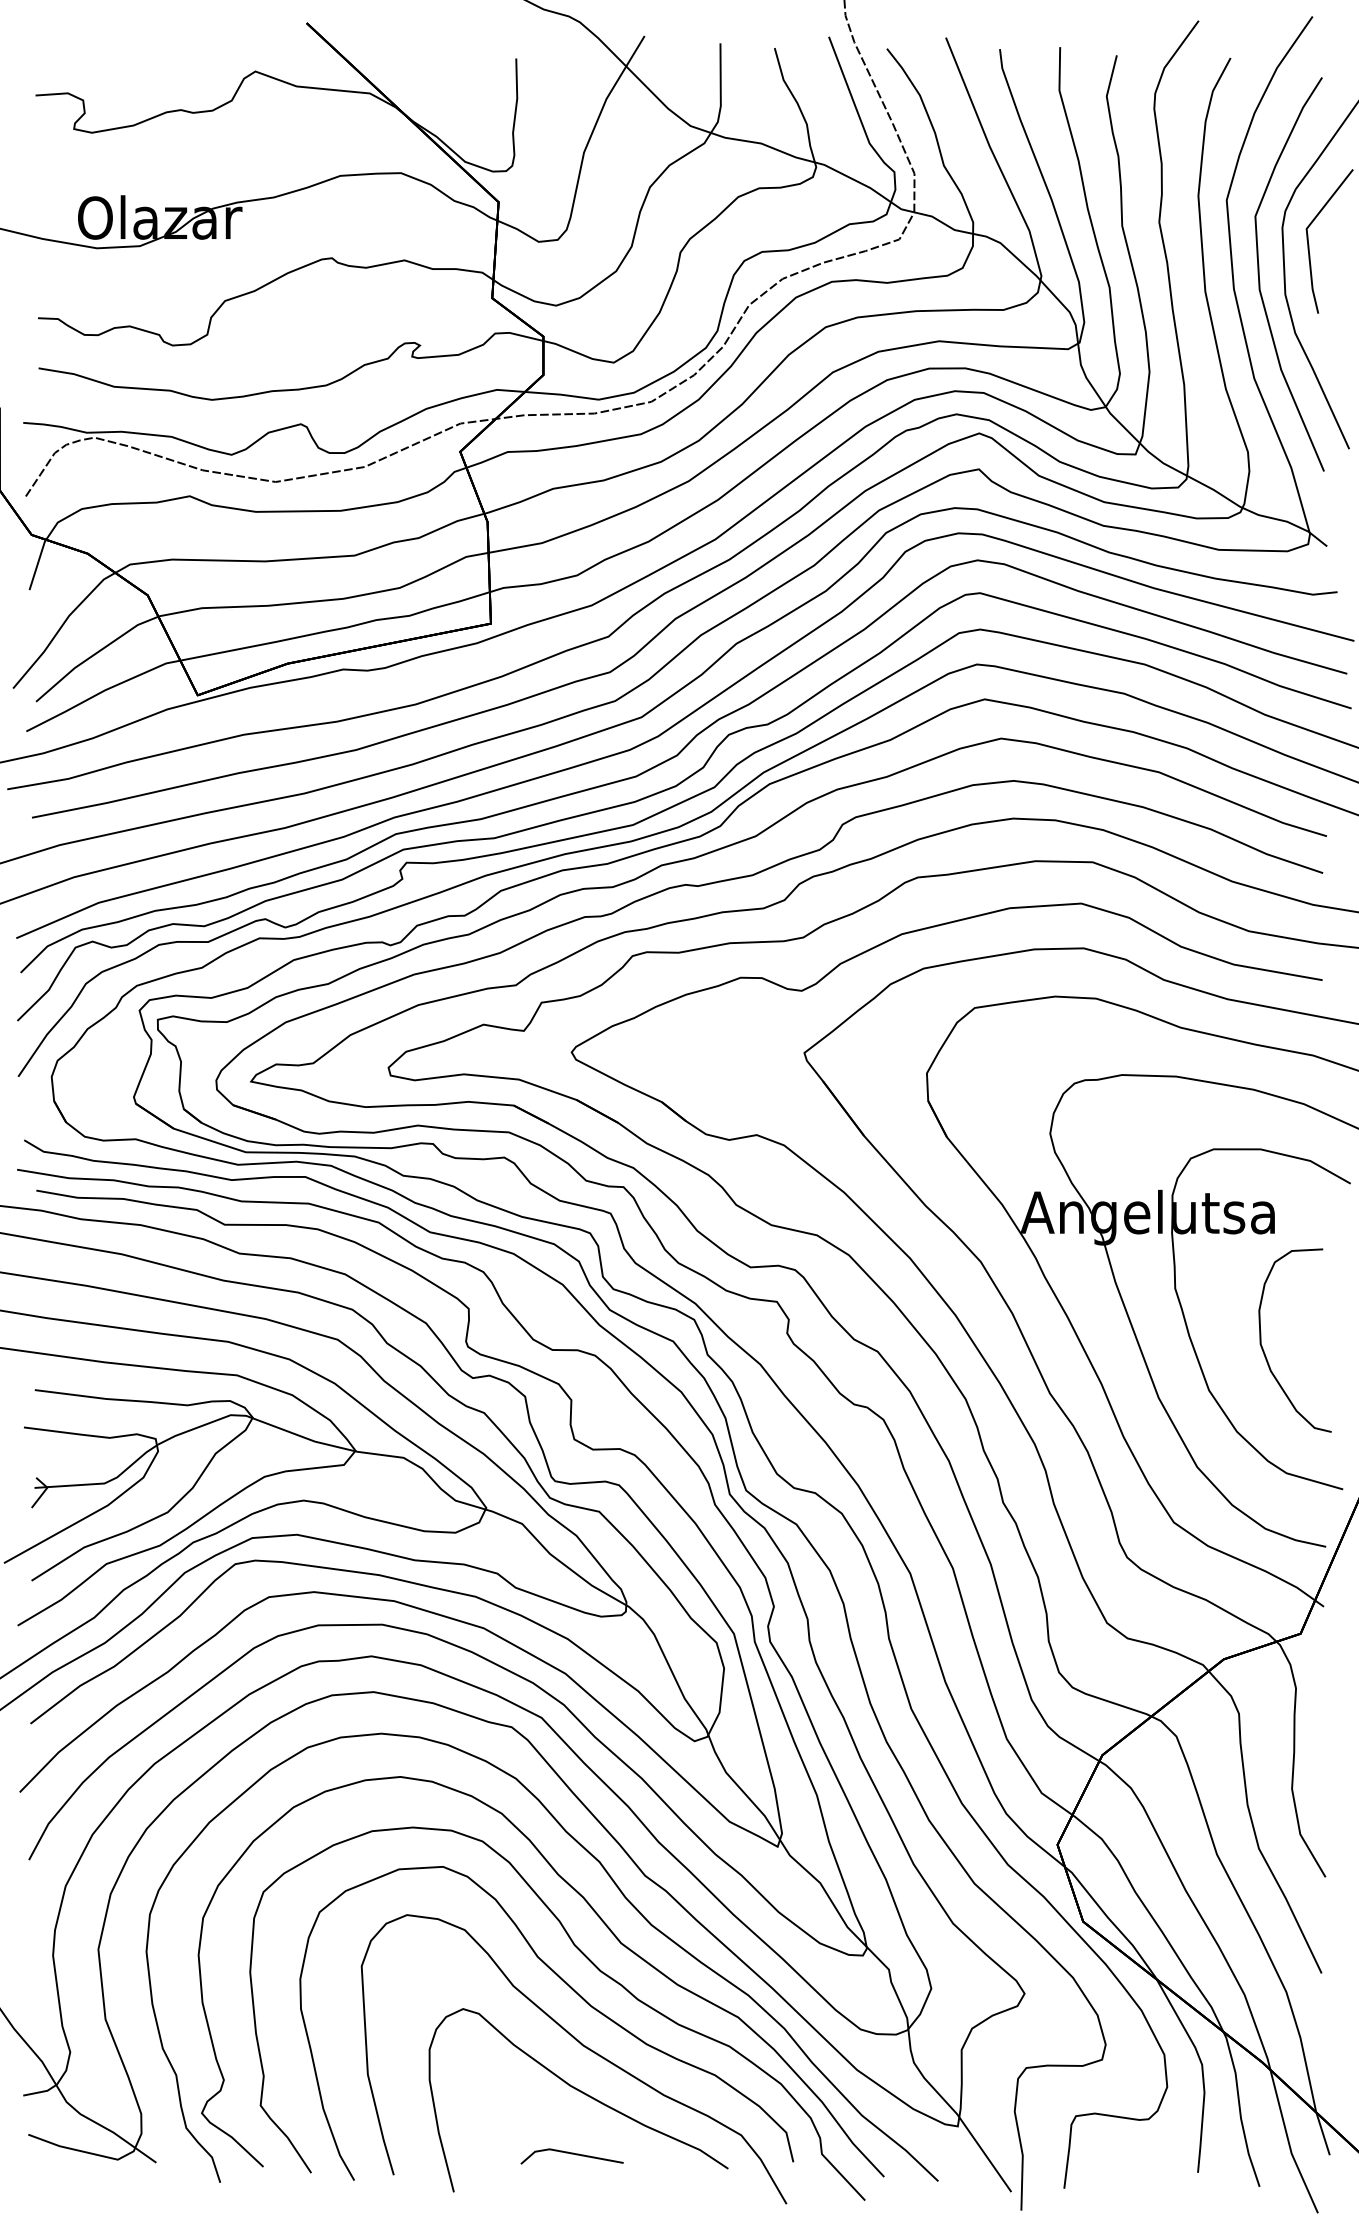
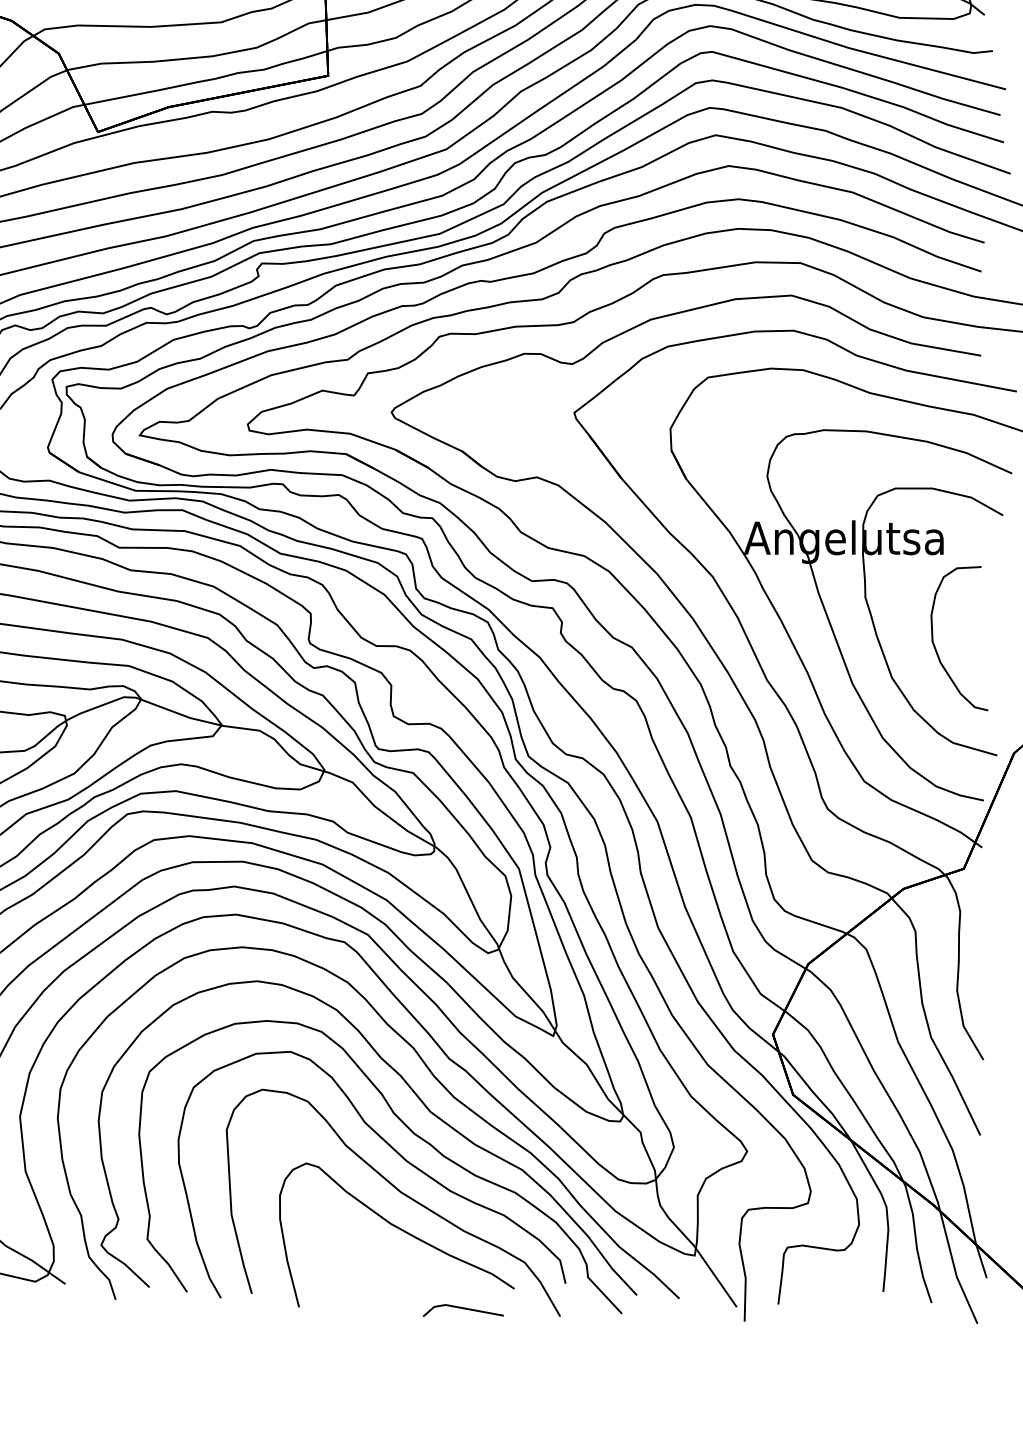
line: (571, 2154) -> (462, 1309), moved

